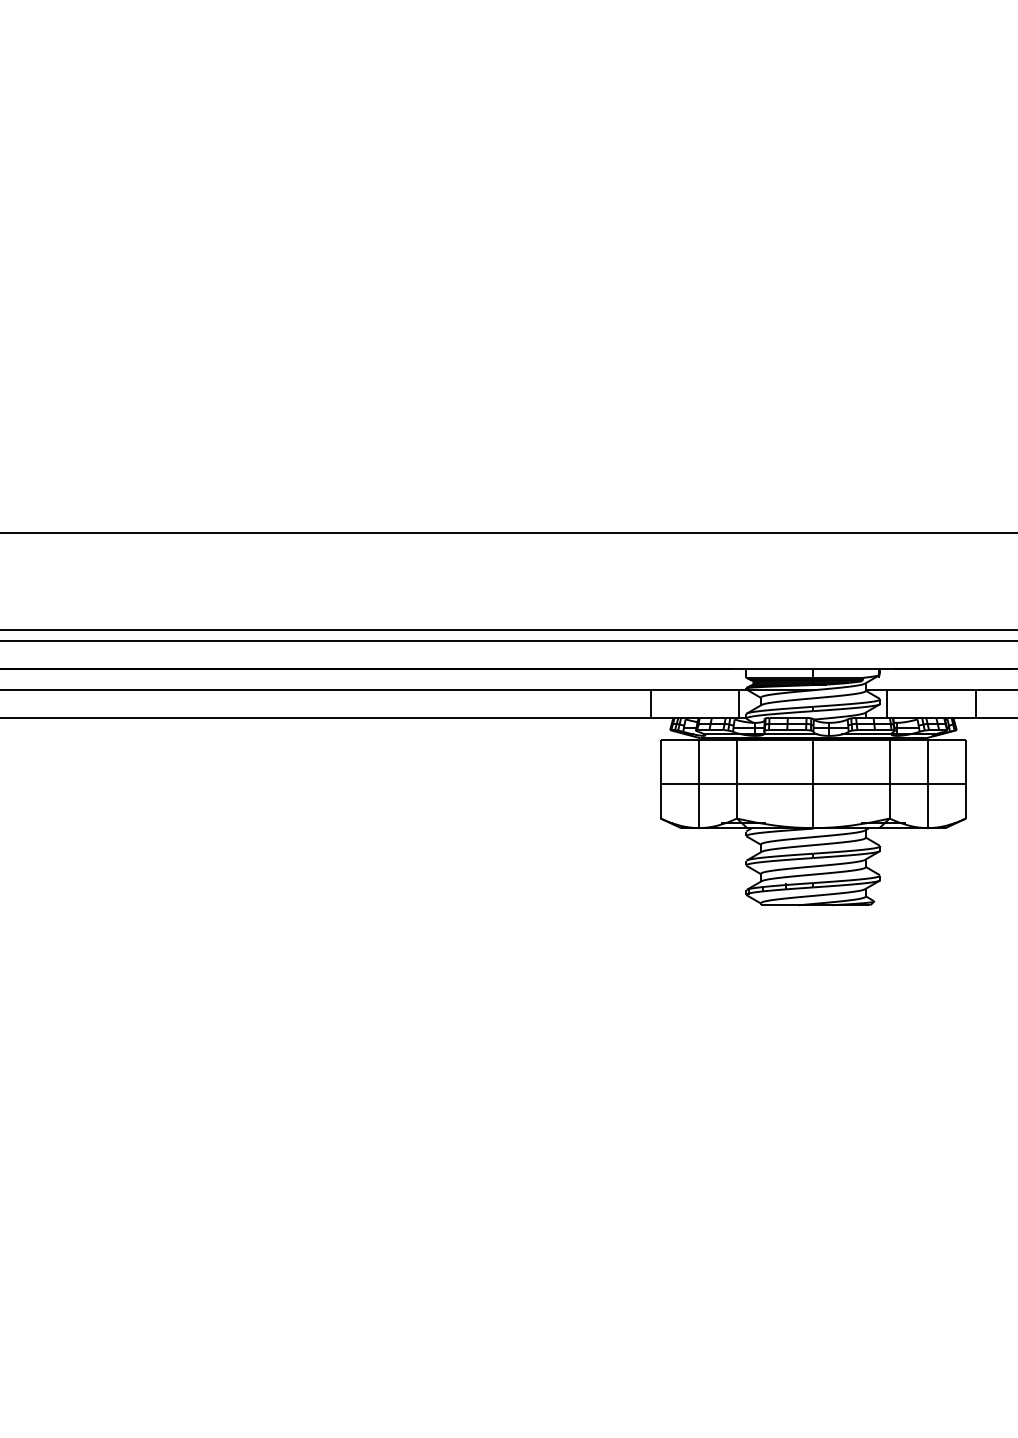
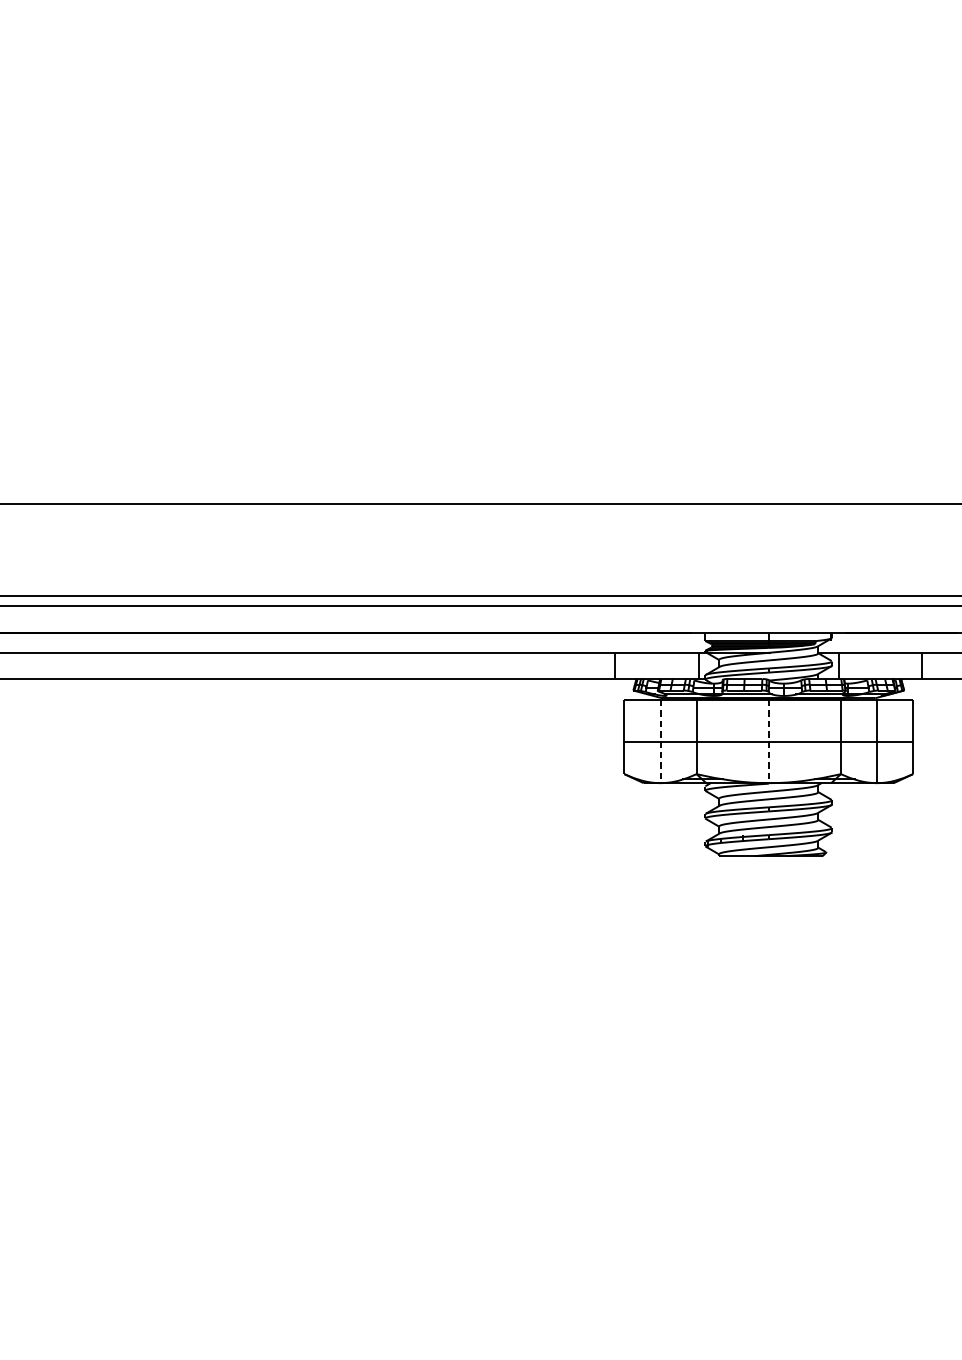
line: (698, 784) -> (660, 741), solid -> dashed
line: (813, 784) -> (768, 741), solid -> dashed

